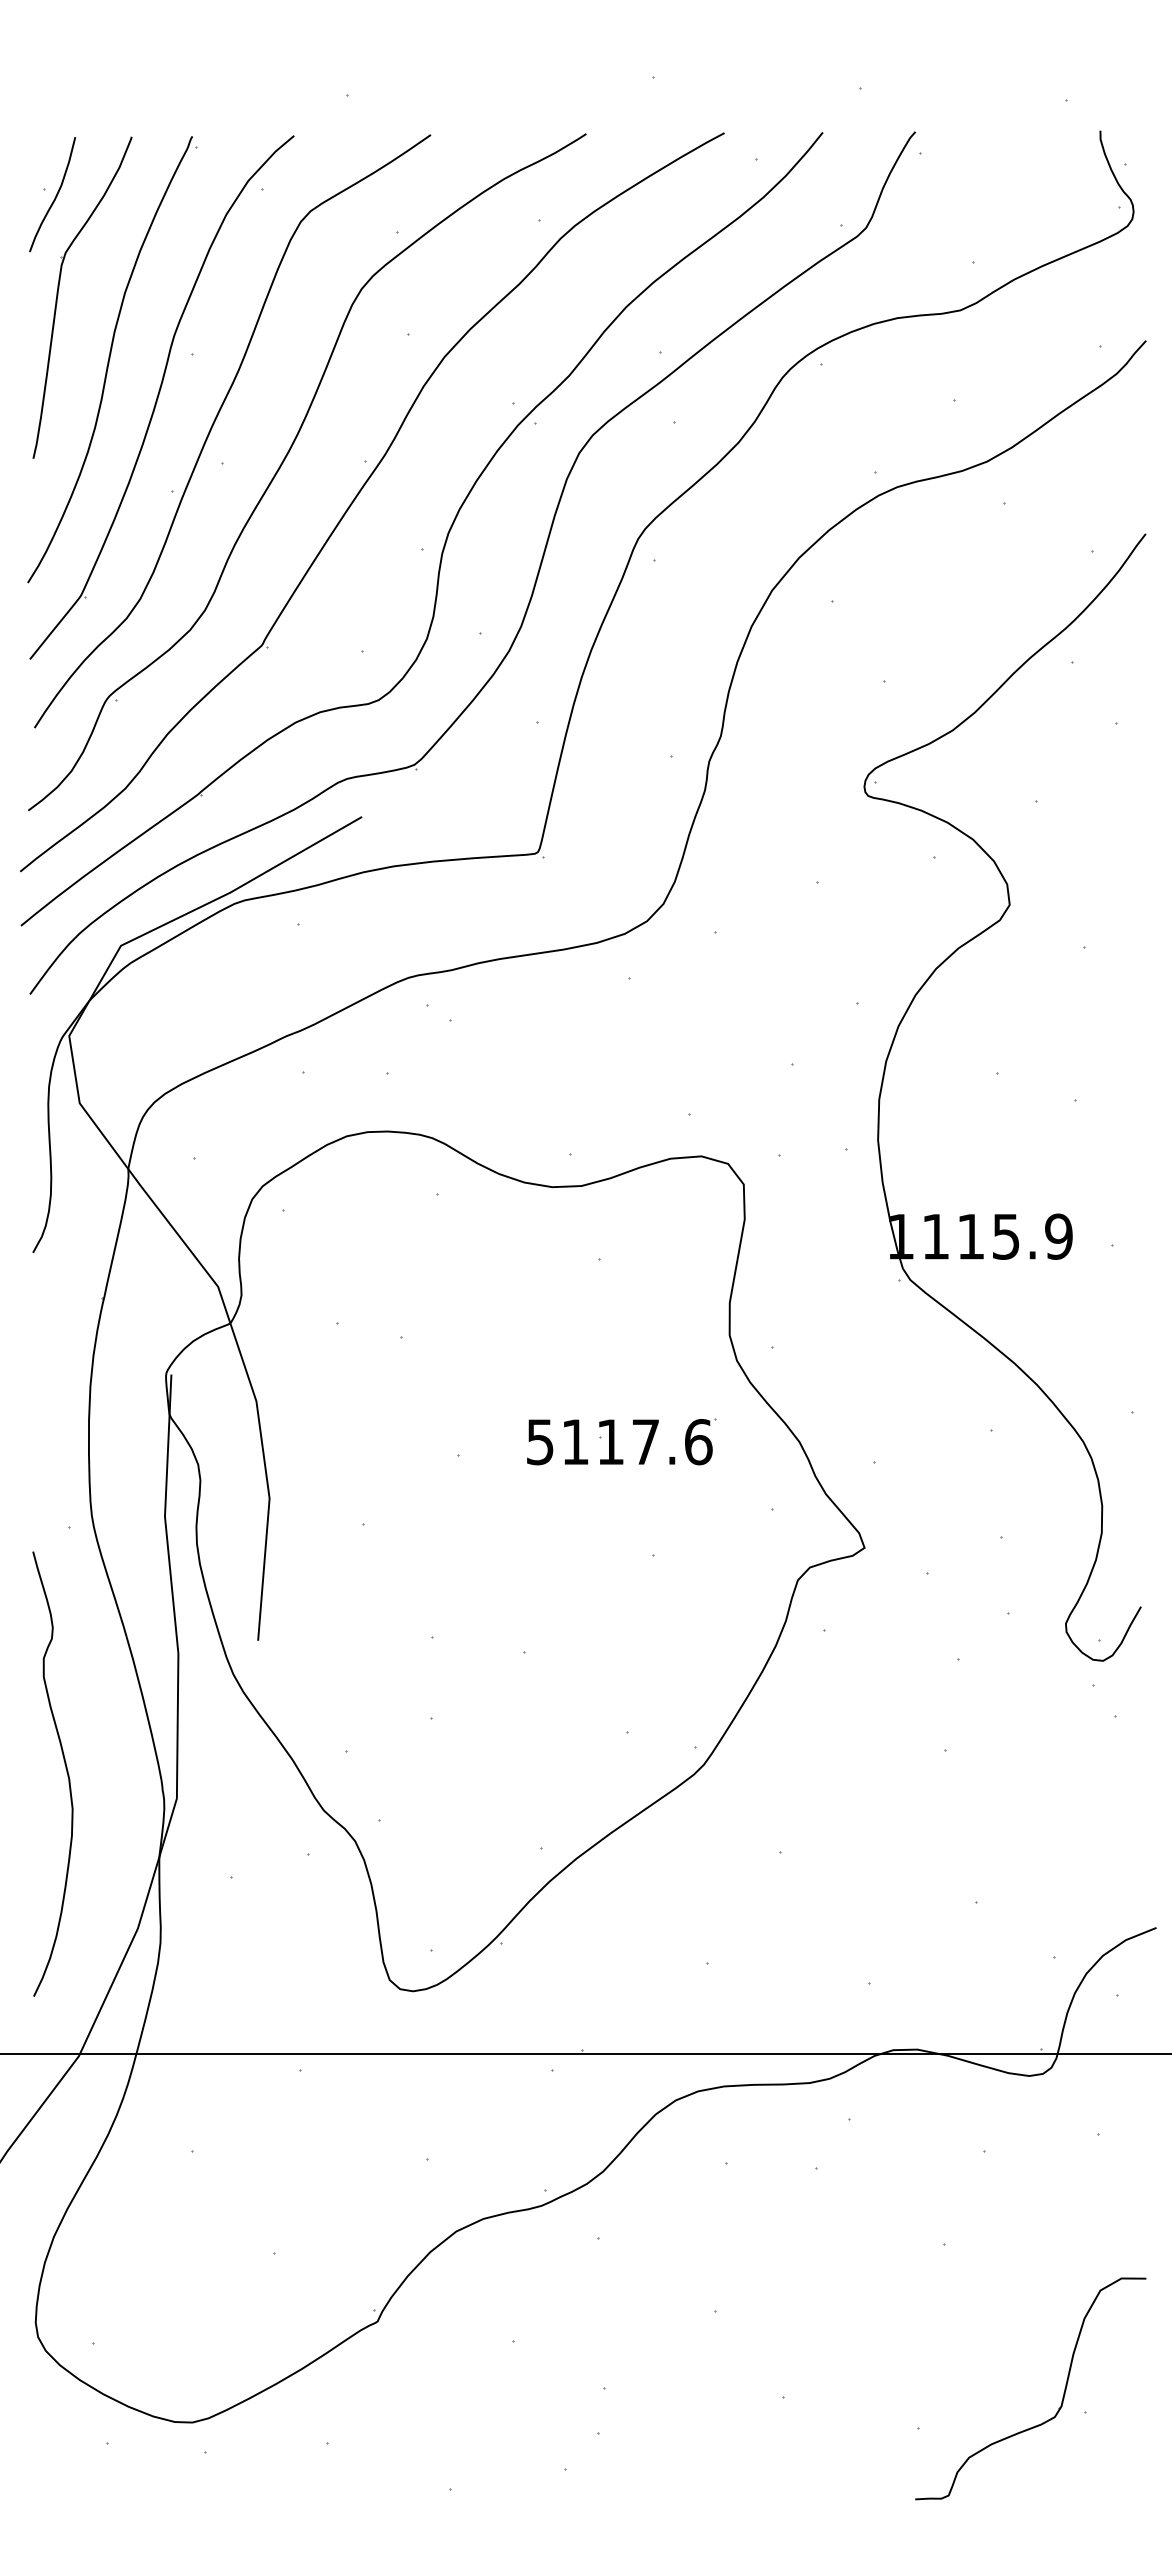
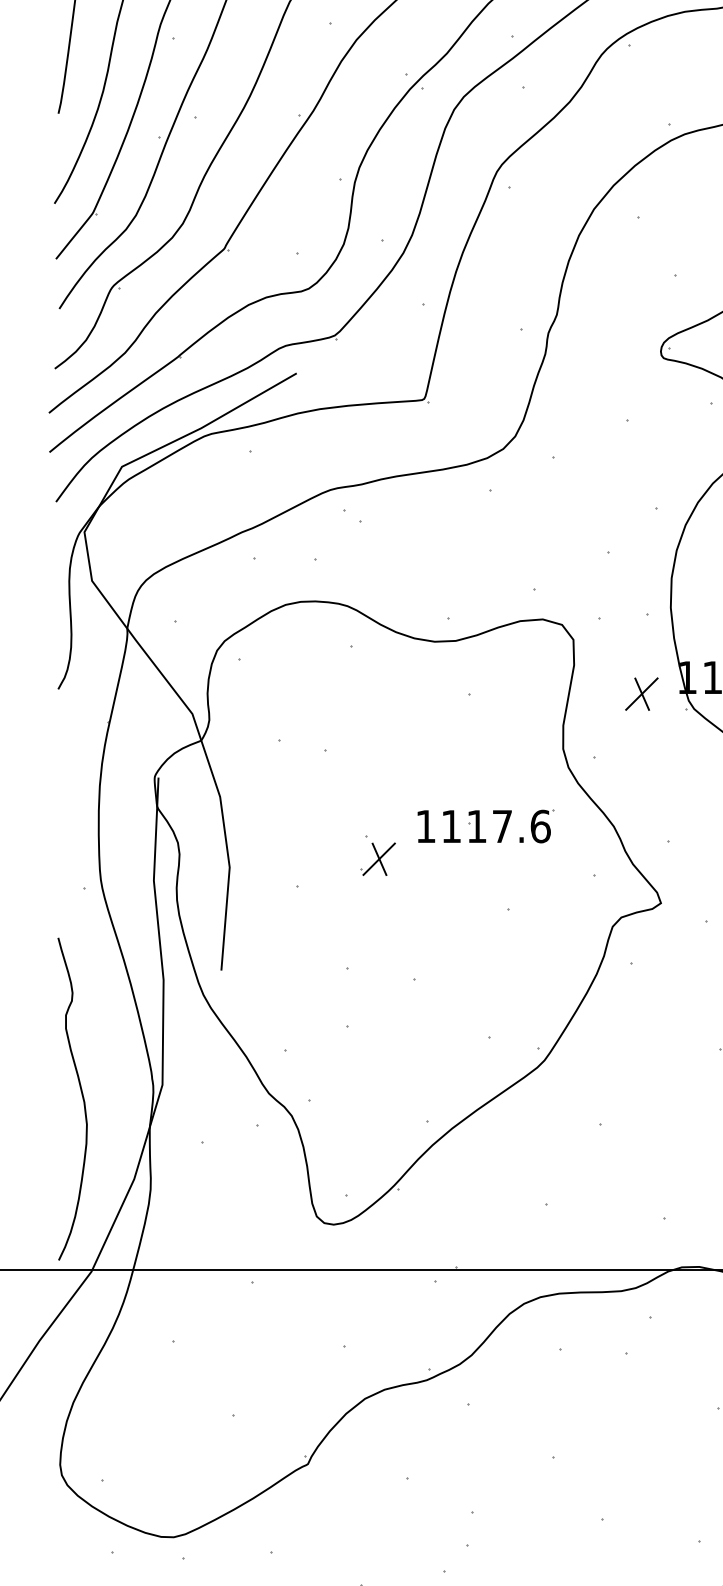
part: (837, 1259) -> (641, 694), added
text: (540, 1442) -> (426, 826), 5117.6 -> 1117.6
part: (474, 1486) -> (378, 858), added
curve: (65, 1768) -> (81, 1095), moved

